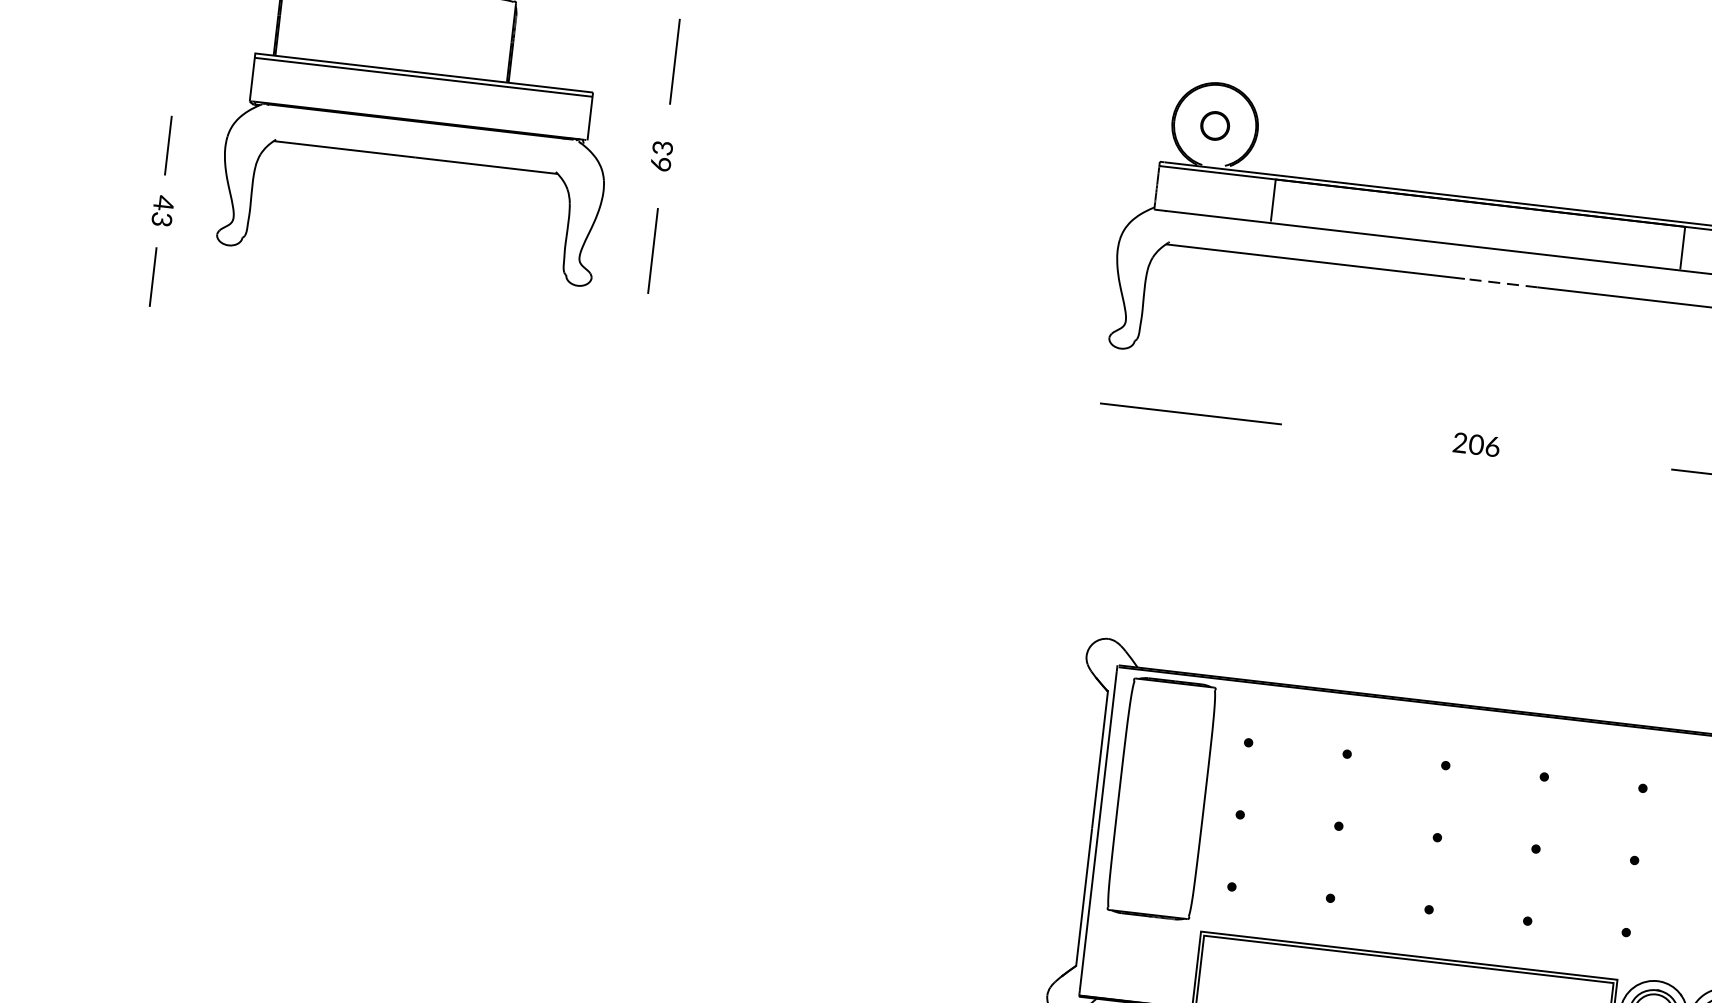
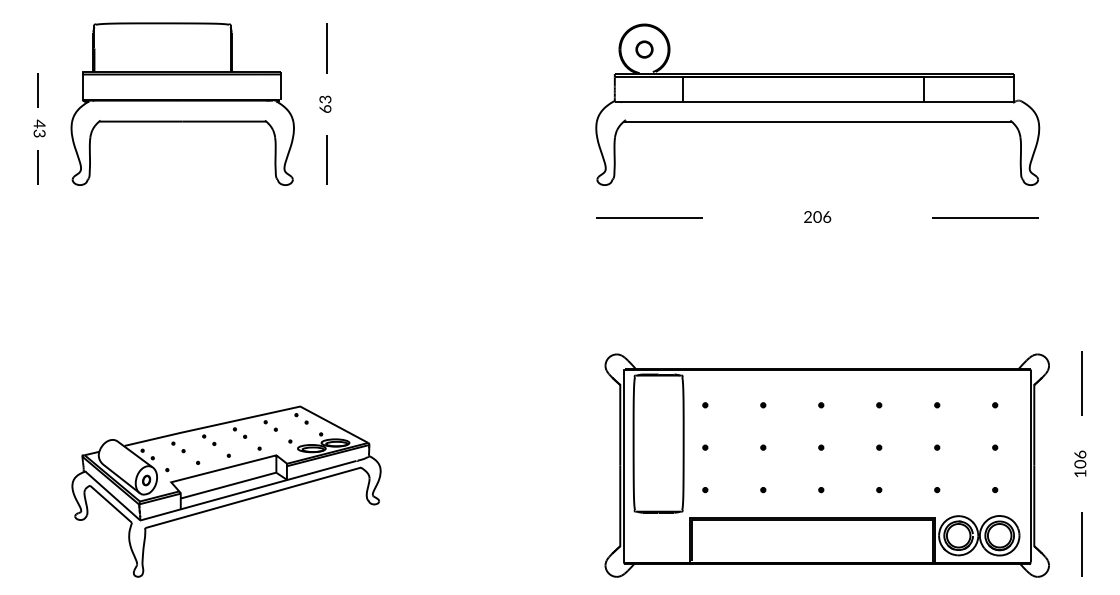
part: (162, 210) -> (39, 128), moved
line: (1500, 282) -> (820, 121), dashed -> solid
part: (417, 795) -> (226, 491), added

